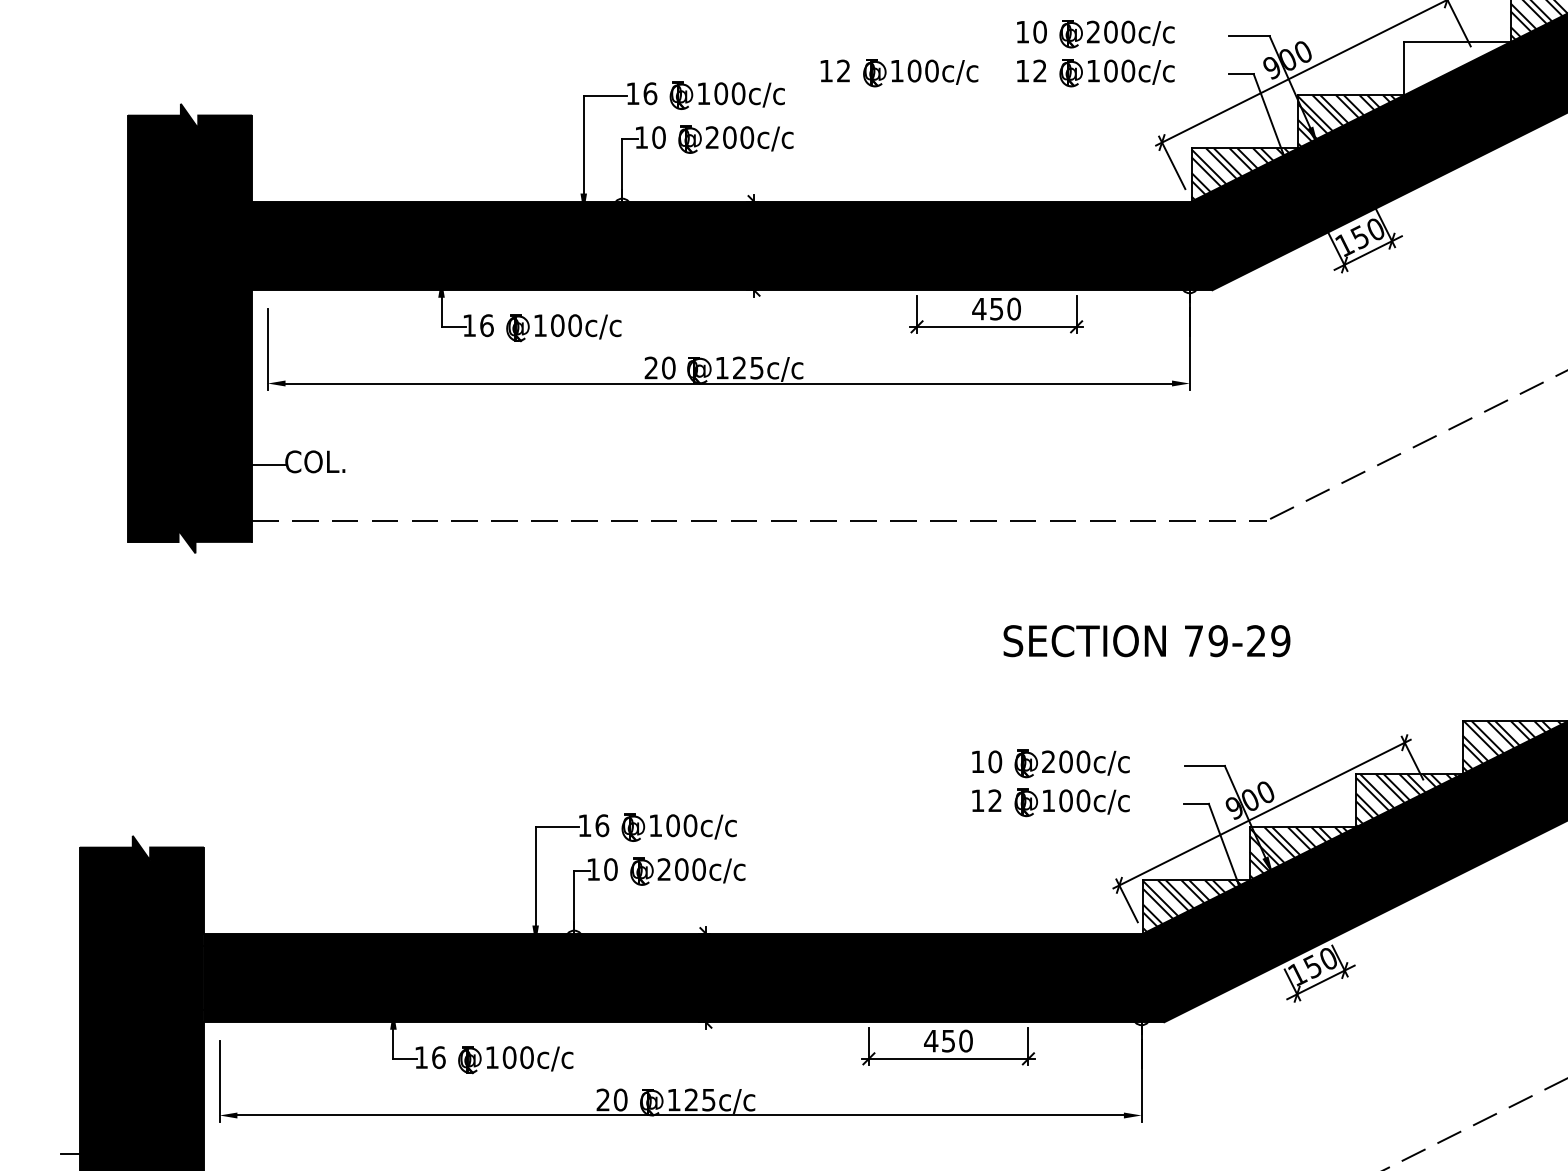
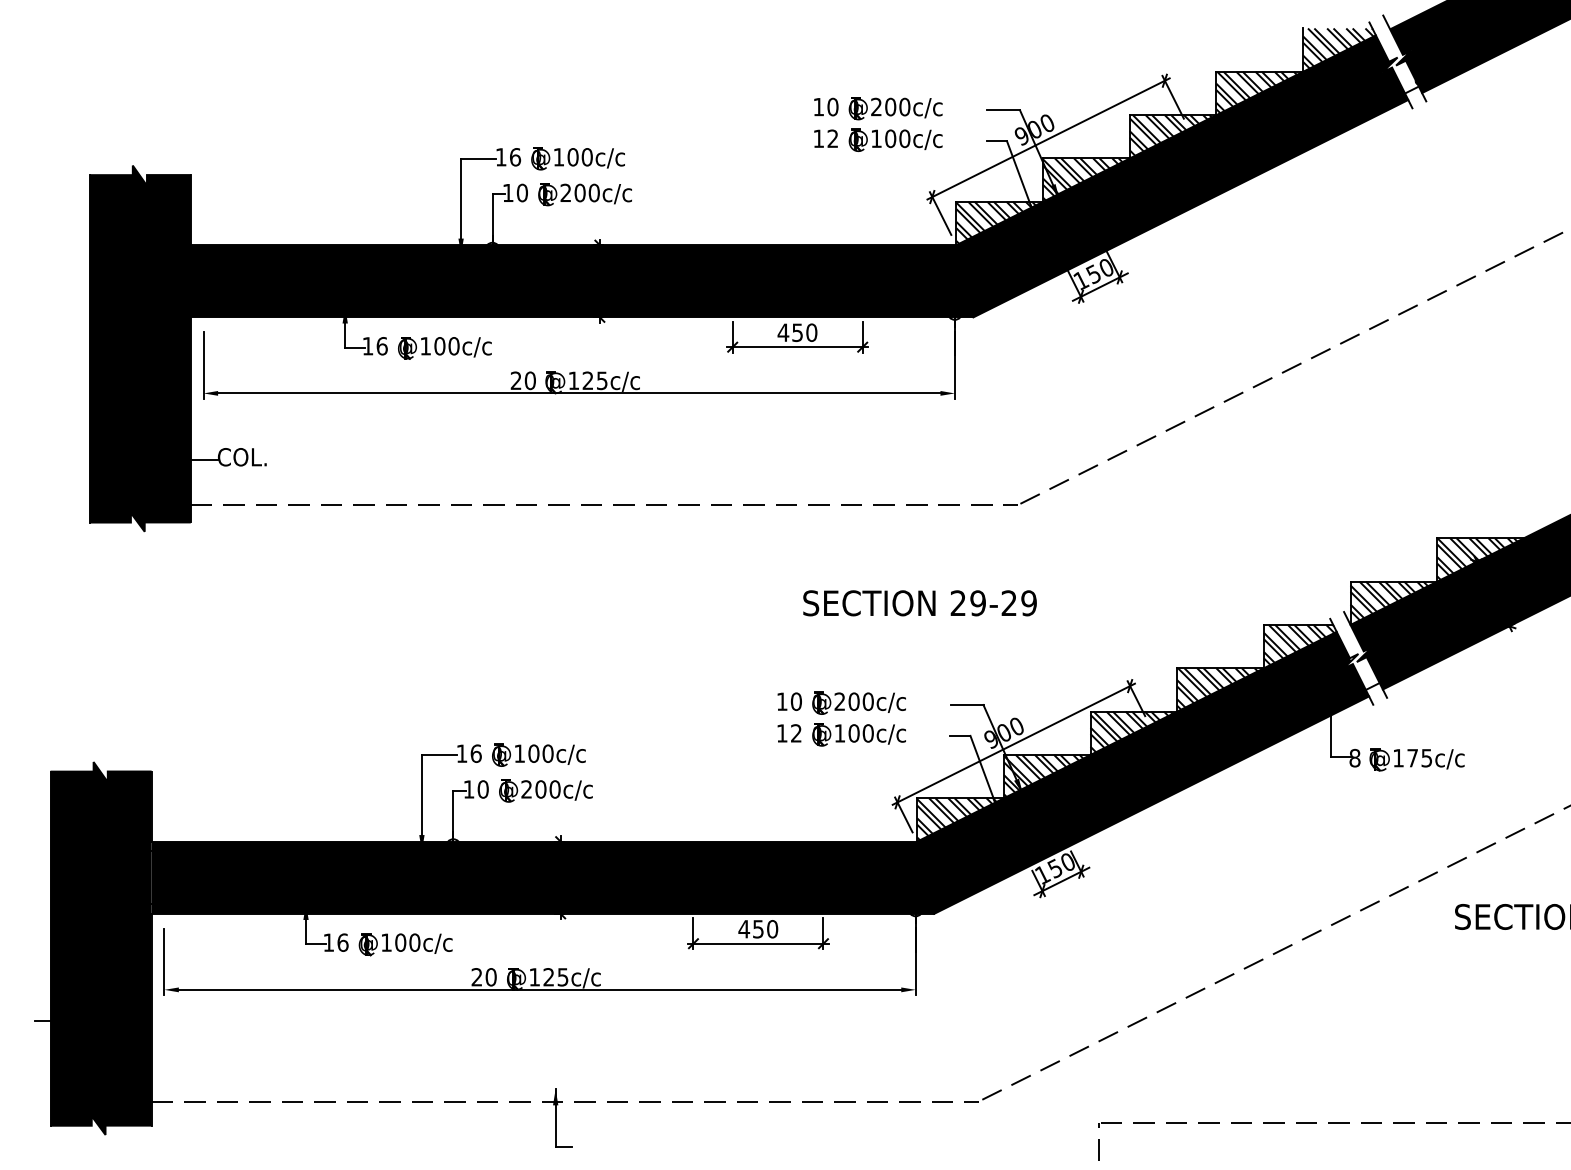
hatch: (1454, 68) -> (1170, 136), added
part: (899, 71) -> (718, 139), removed
text: (1192, 640) -> (957, 602), 79-29 -> 29-29

